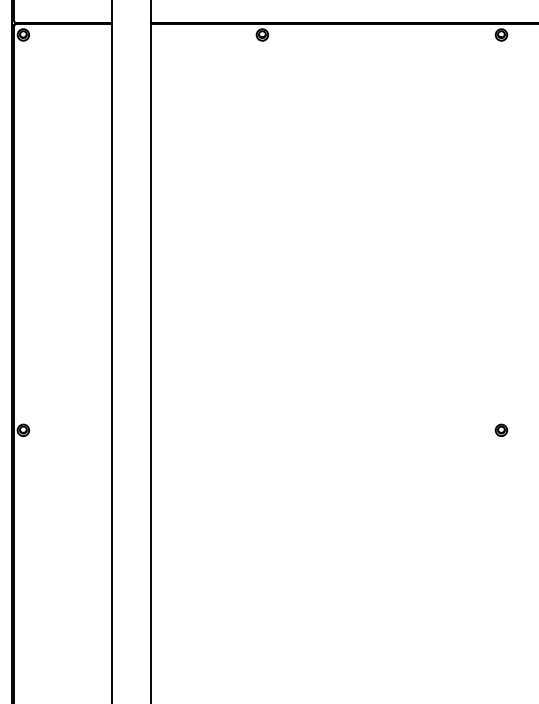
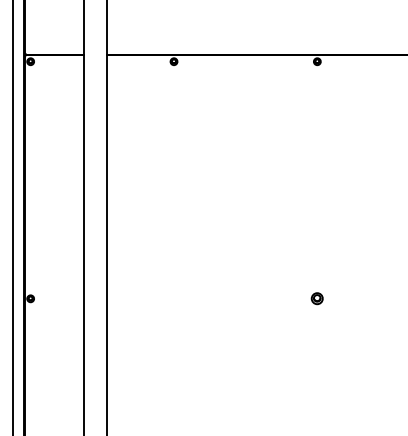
part: (501, 429) -> (317, 298), size x1.6

